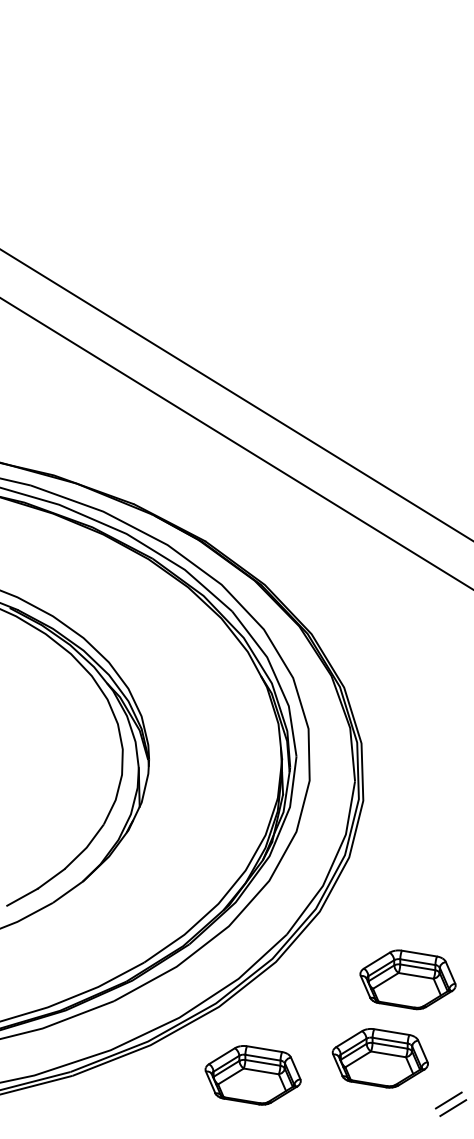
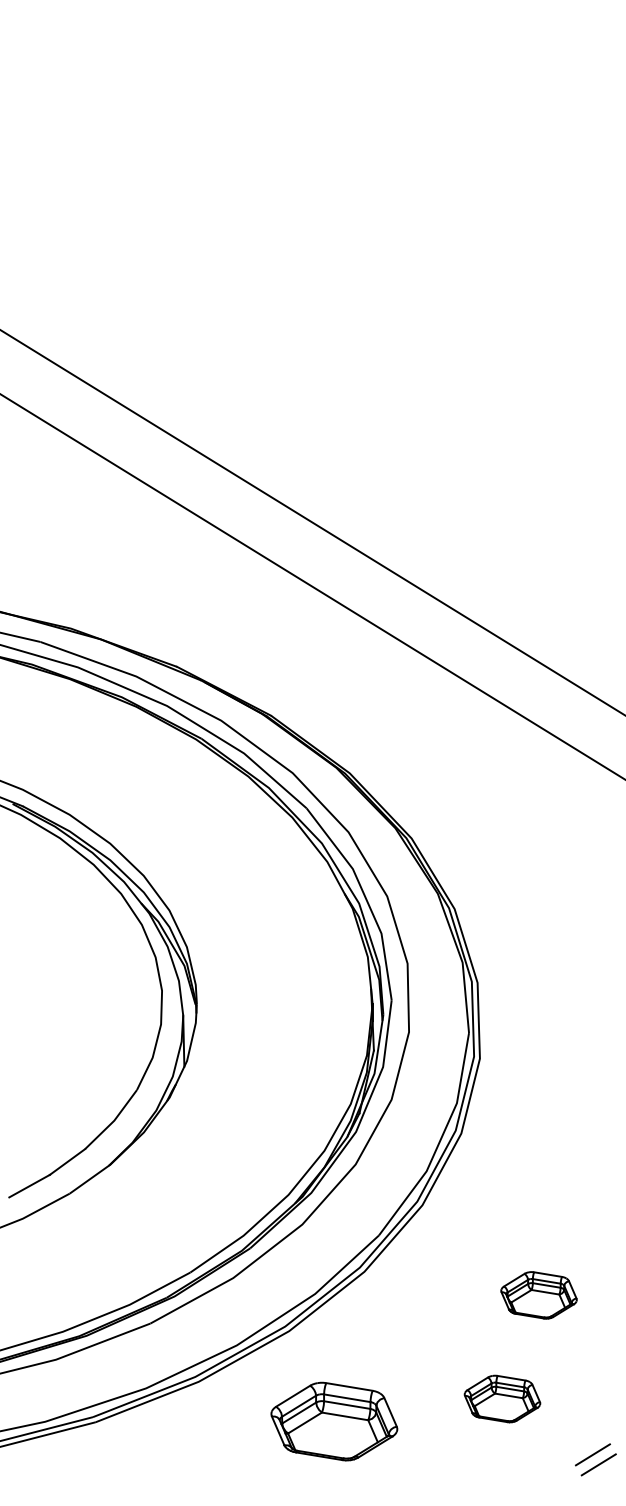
part: (407, 979) -> (538, 1295), size x0.6
part: (380, 1057) -> (502, 1398), size x0.6

